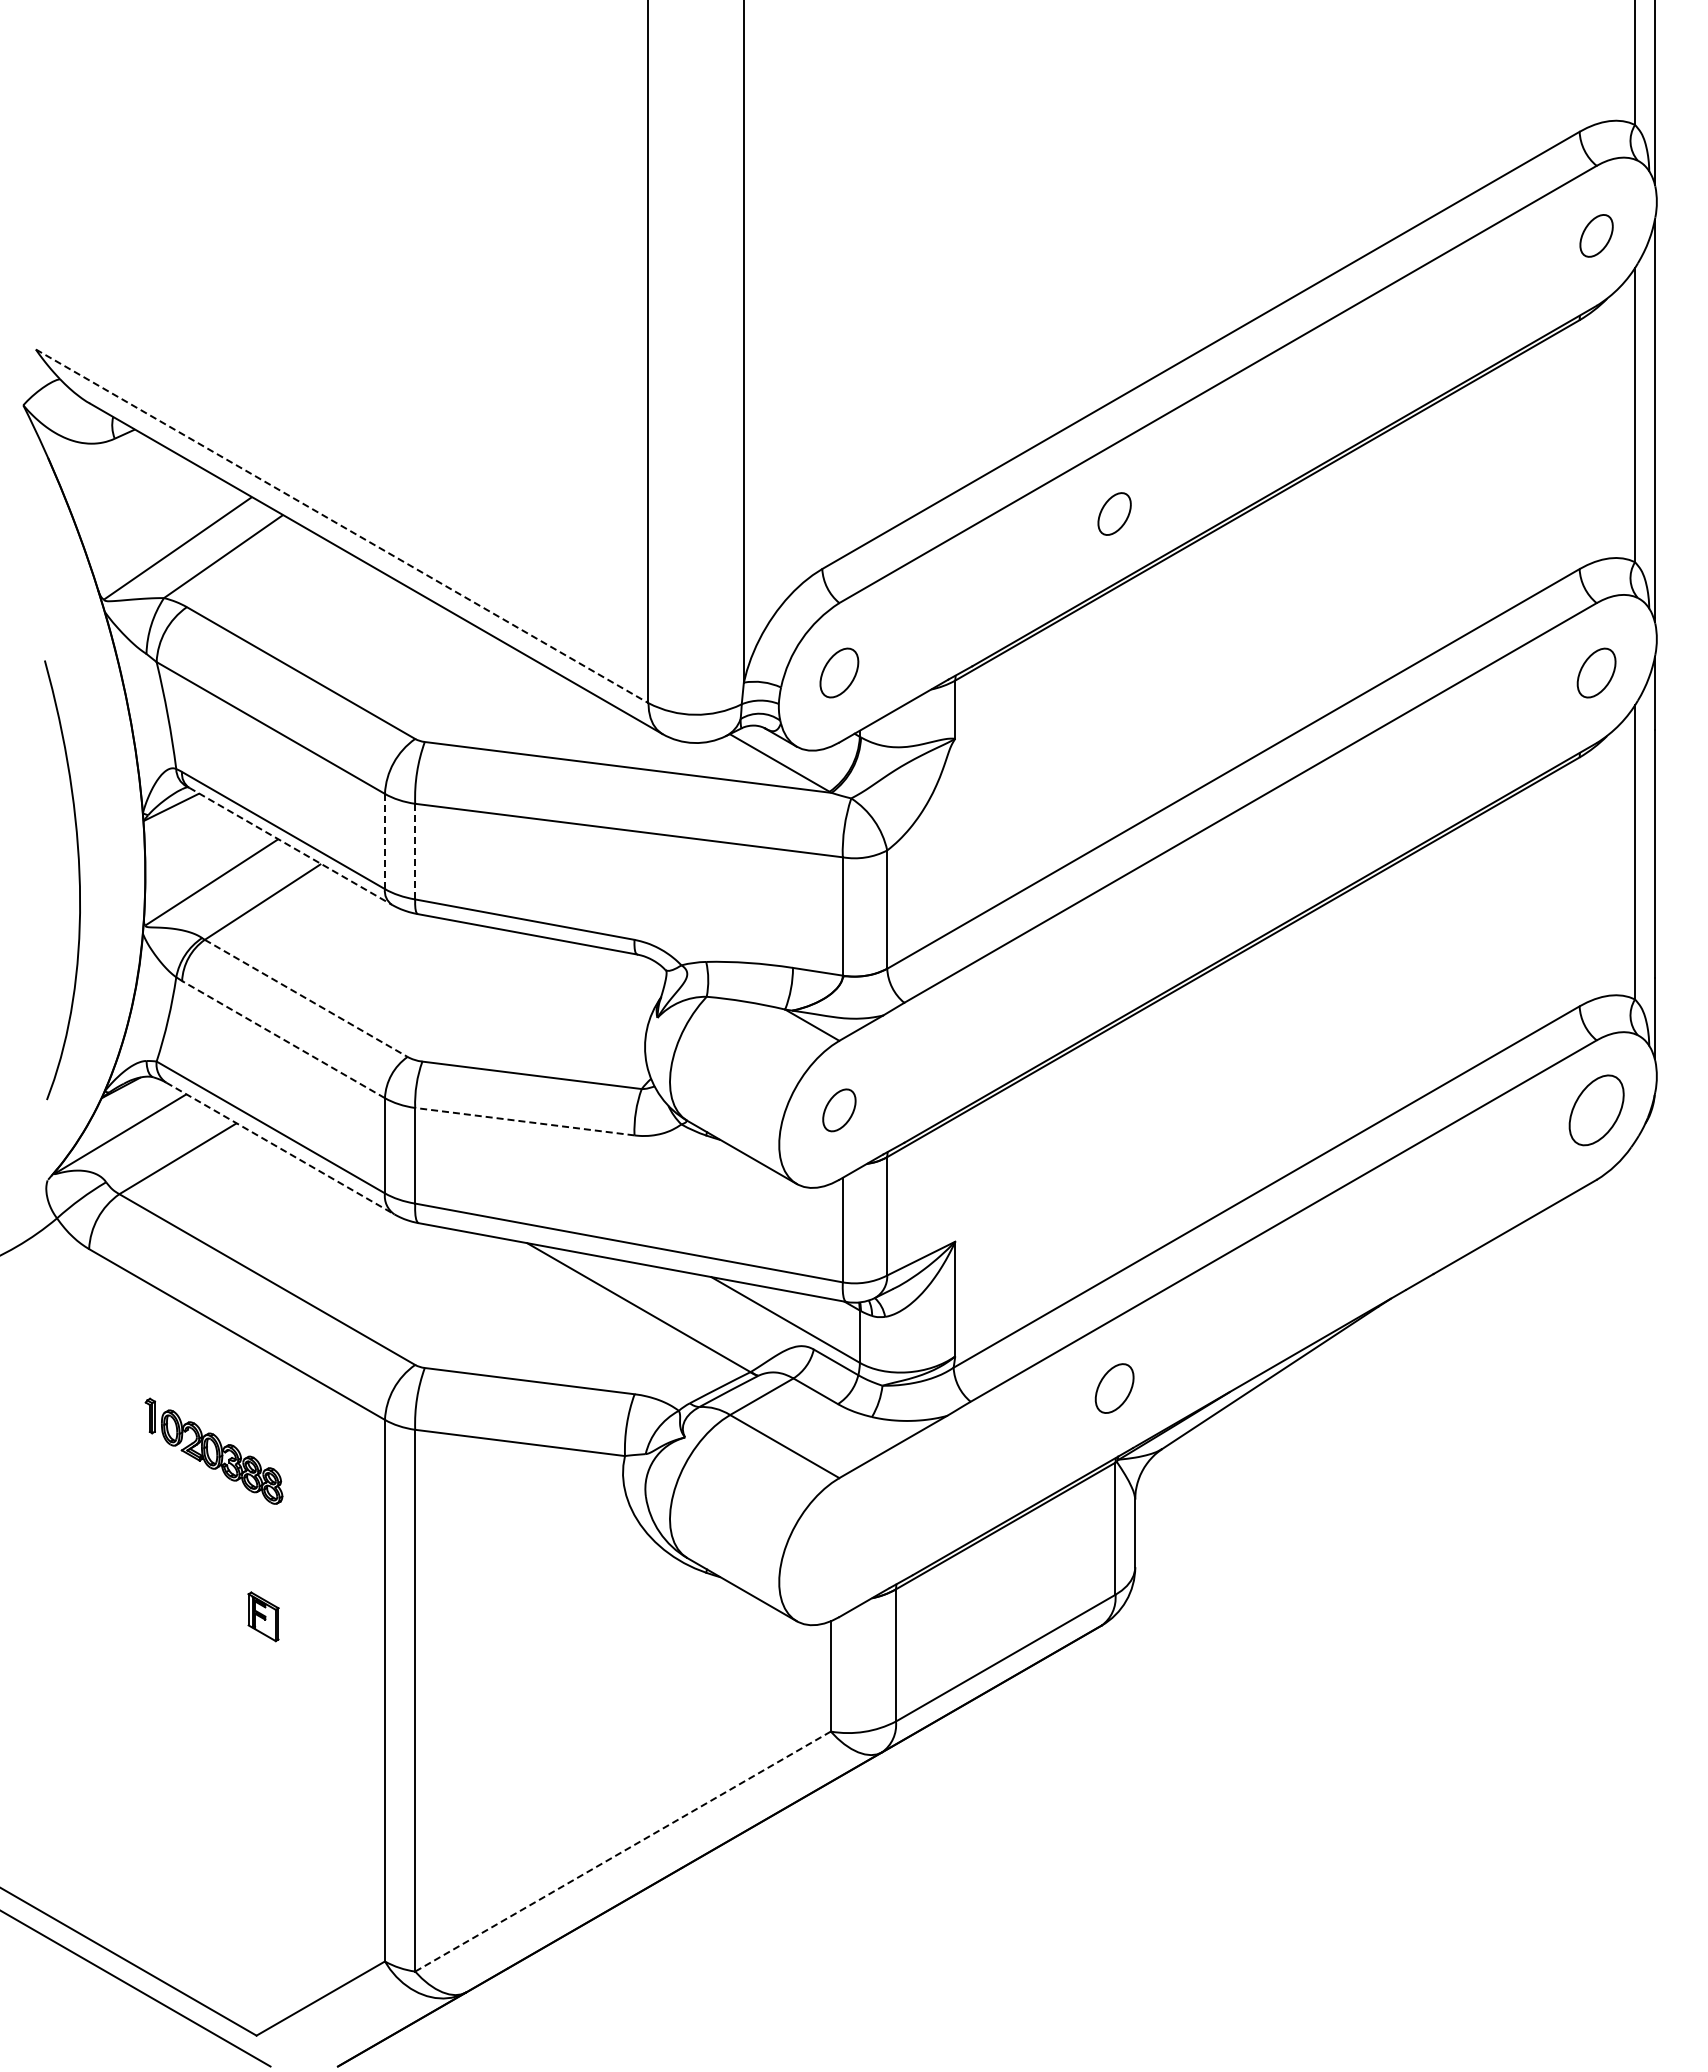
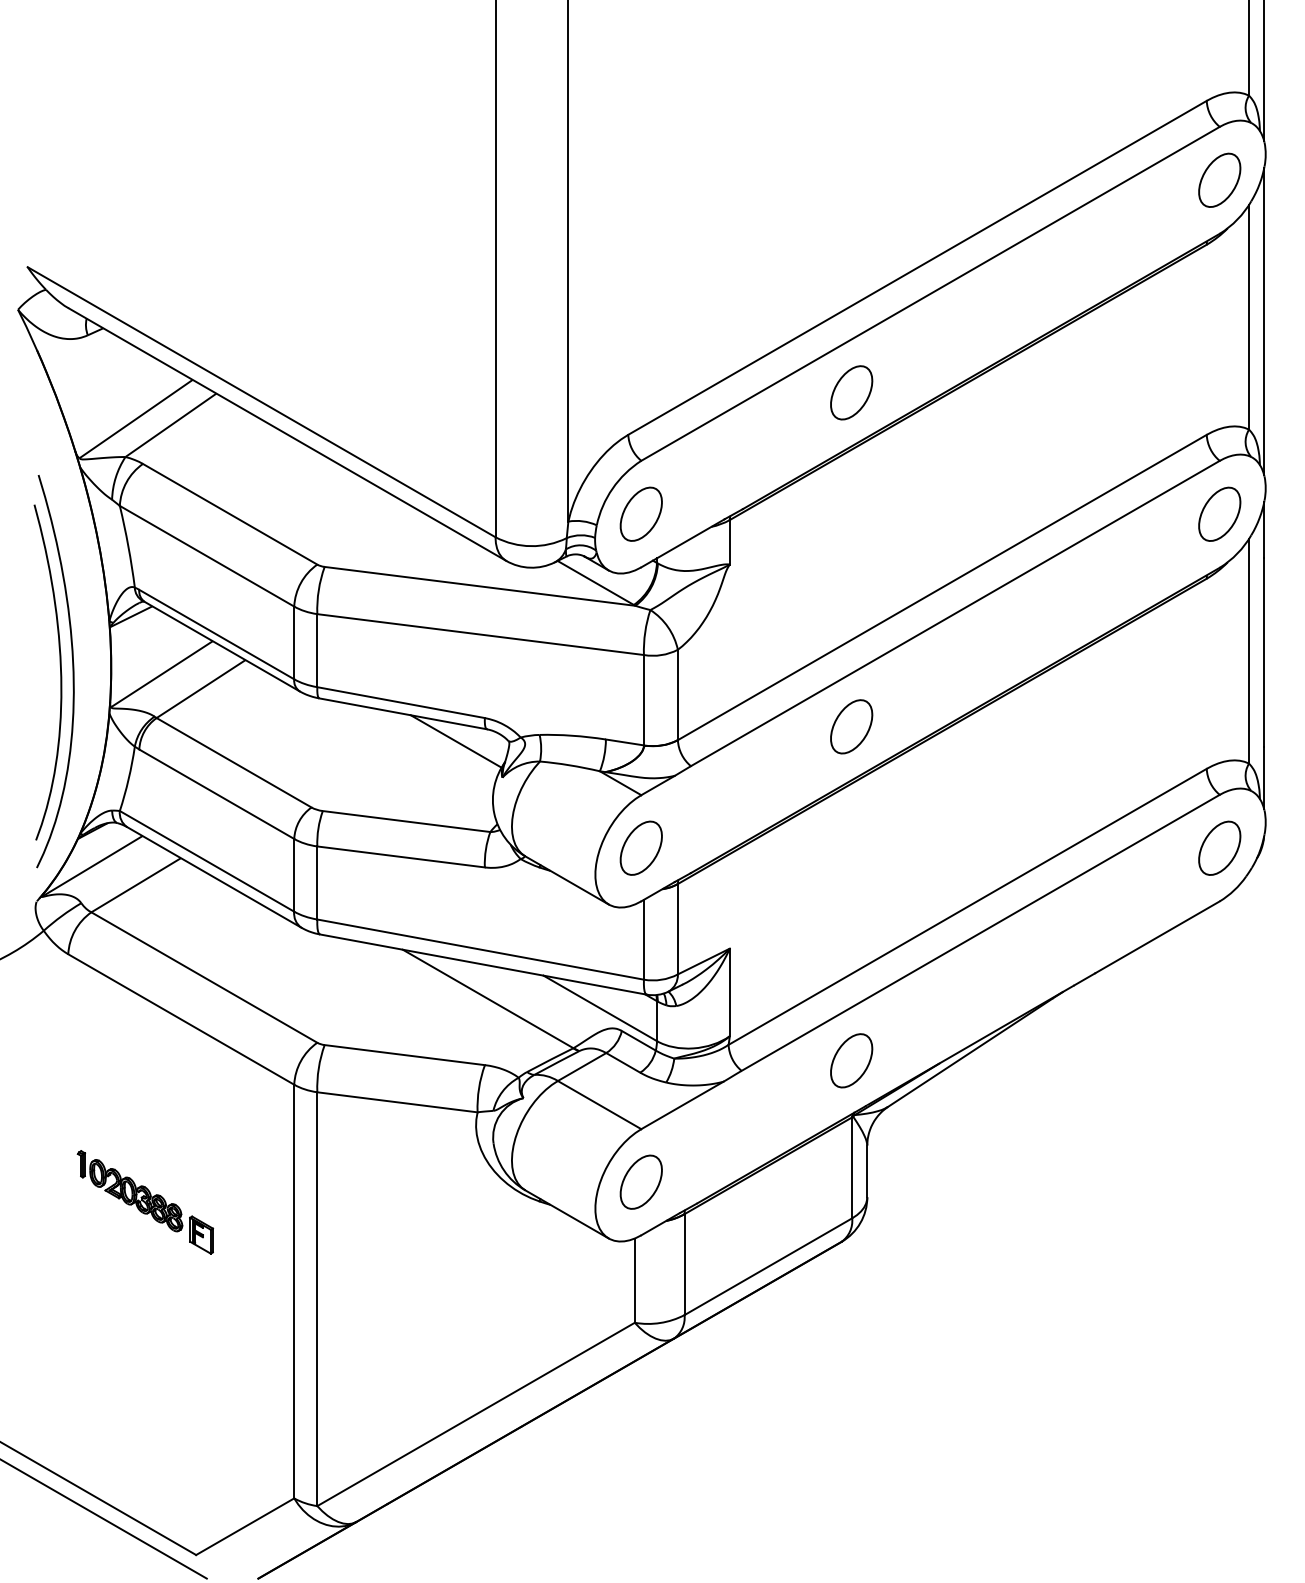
part: (1596, 235) -> (1219, 180), size x1.67
part: (1114, 513) -> (851, 392), size x1.67
line: (342, 526) -> (261, 402), dashed -> solid
part: (839, 672) -> (641, 513), size x1.43
part: (1596, 672) -> (1219, 513), size x1.43
line: (384, 841) -> (293, 642), dashed -> solid
line: (291, 846) -> (222, 646), dashed -> solid
line: (415, 851) -> (317, 650), dashed -> solid
curve: (94, 874) -> (72, 668), added
part: (1114, 951) -> (851, 726), added
line: (596, 970) -> (455, 741), added
line: (306, 998) -> (234, 762), dashed -> solid
line: (283, 1039) -> (216, 794), dashed -> solid
part: (839, 1110) -> (641, 848), size x1.67
line: (524, 1121) -> (400, 856), dashed -> solid
line: (280, 1148) -> (214, 877), dashed -> solid
part: (1114, 1388) -> (851, 1060), size x1.43
part: (213, 1450) -> (129, 1190), moved
part: (839, 1547) -> (641, 1182), added
line: (623, 1851) -> (476, 1414), dashed -> solid

